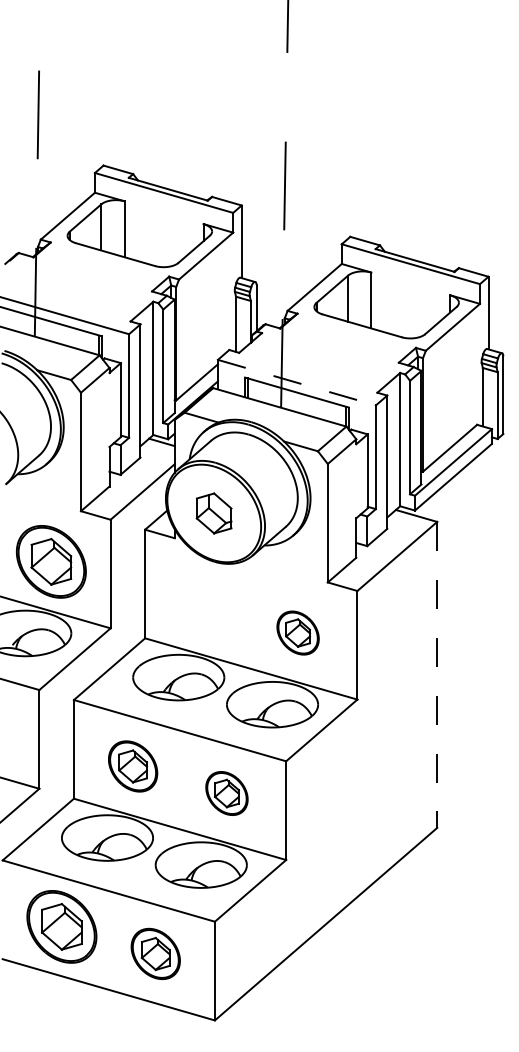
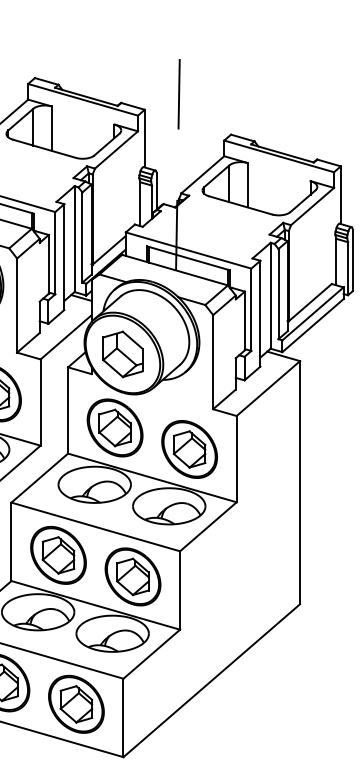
line: (297, 382) -> (189, 250), dashed -> solid
part: (213, 513) -> (122, 354), size x1.43
part: (204, 605) -> (115, 427), added
part: (297, 632) -> (189, 448), size x1.67
line: (437, 675) -> (300, 483), dashed -> solid
part: (132, 766) -> (58, 555), size x1.43
part: (226, 793) -> (132, 576), size x1.67
part: (155, 953) -> (76, 703), size x1.43

